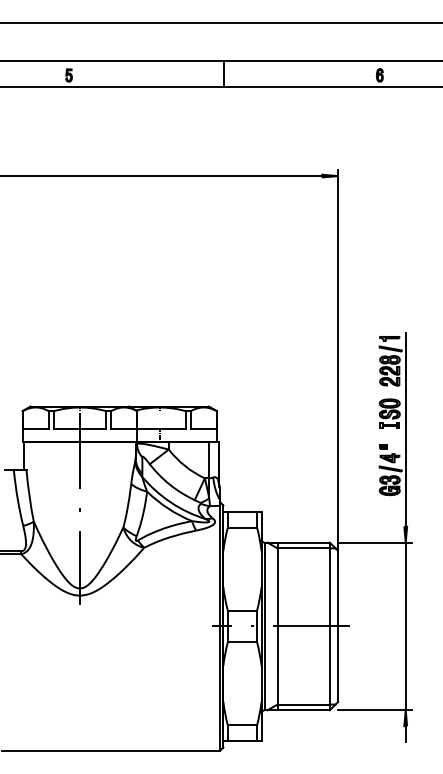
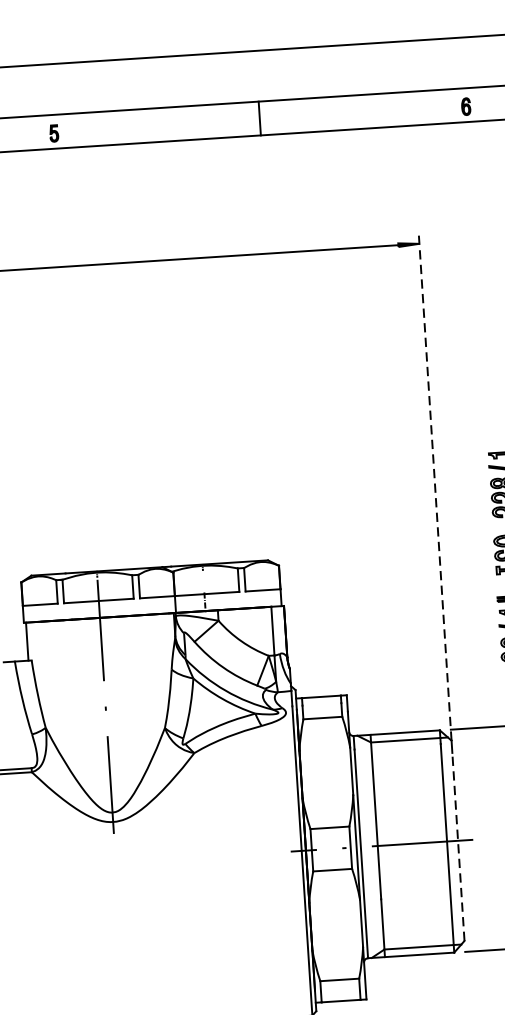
line: (338, 360) -> (435, 488), solid -> dashed
line: (338, 631) -> (459, 847), solid -> dashed

